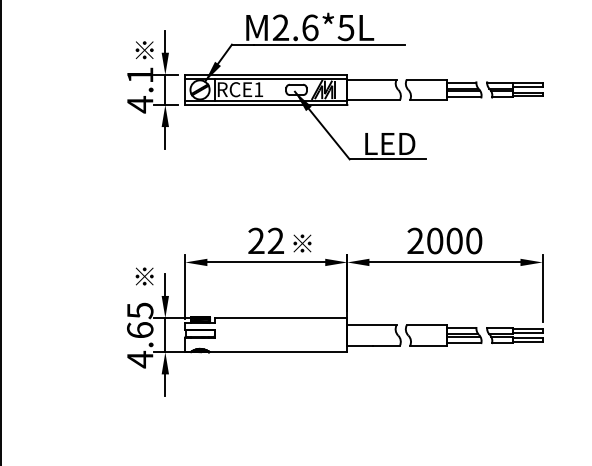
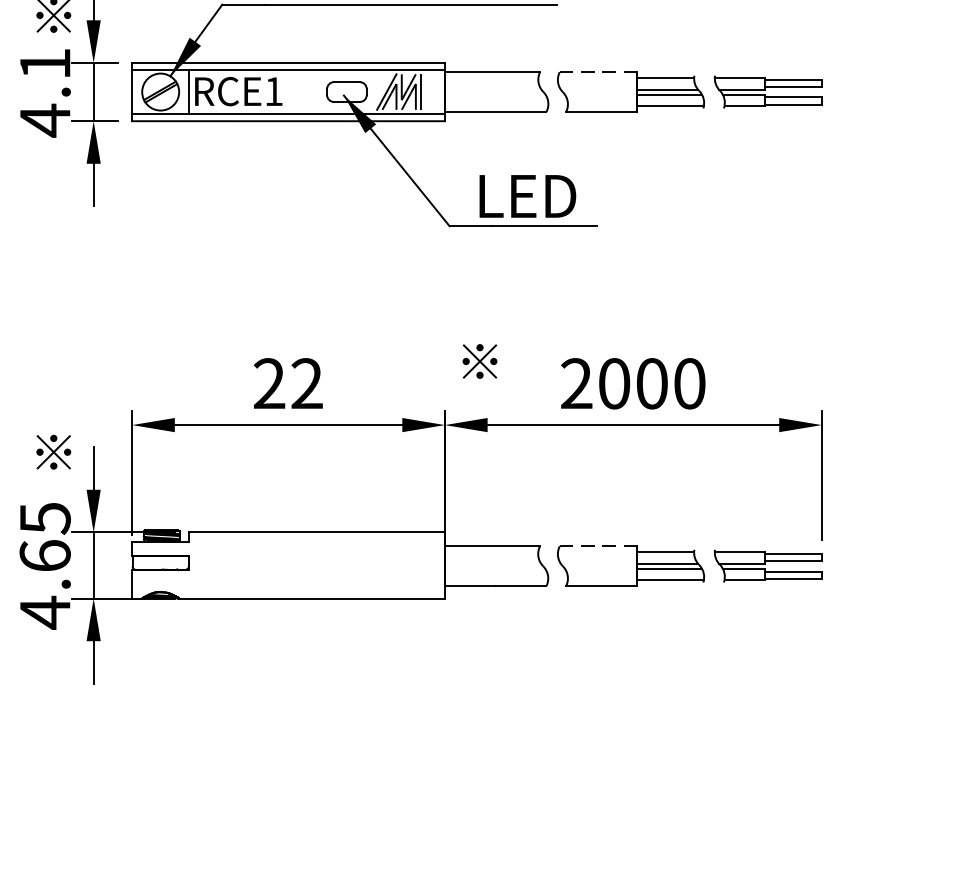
line: (427, 79) -> (599, 71), solid -> dashed
text: (302, 243) -> (480, 361), moved
line: (427, 325) -> (599, 546), solid -> dashed

